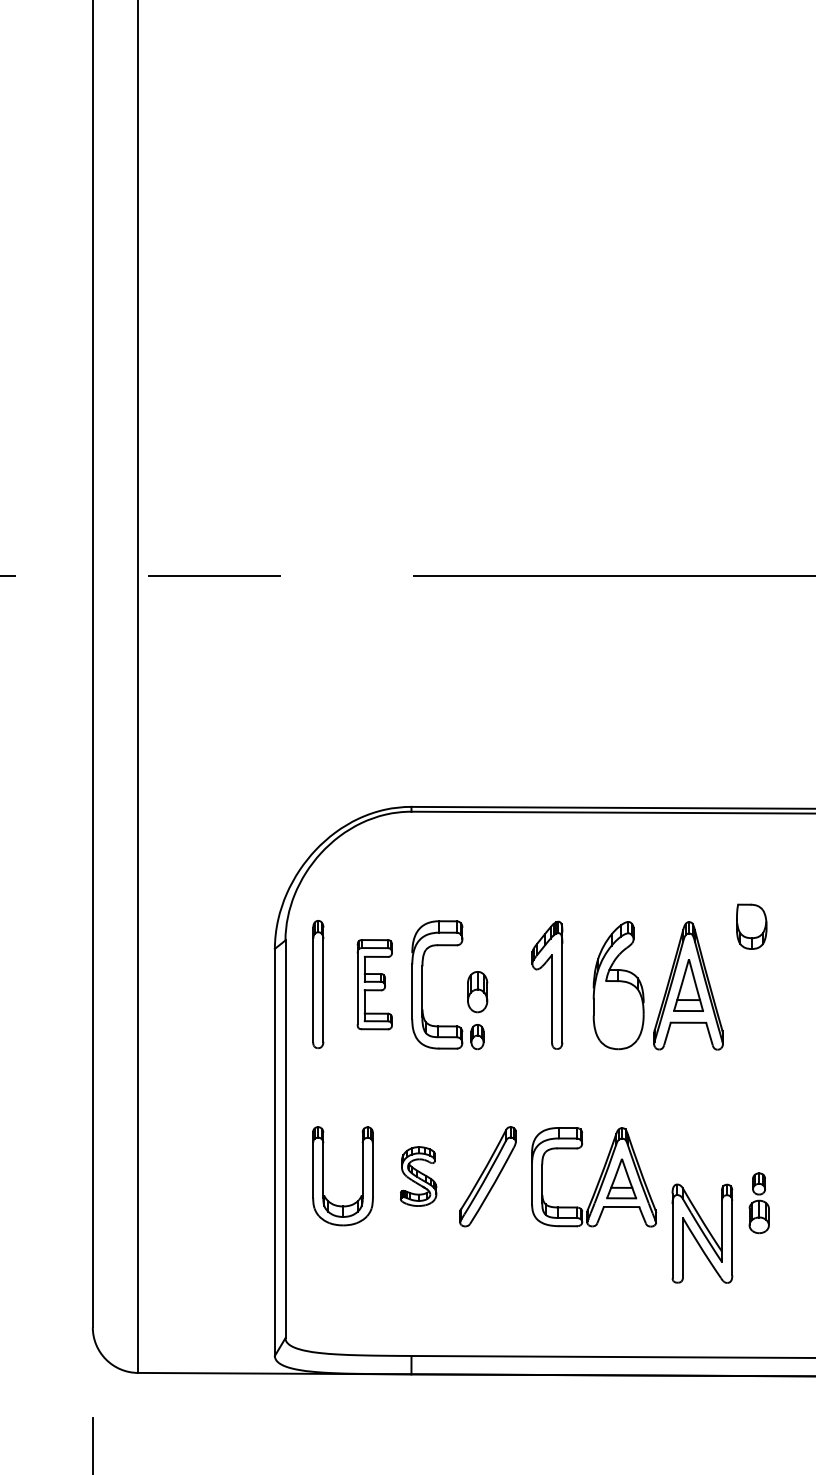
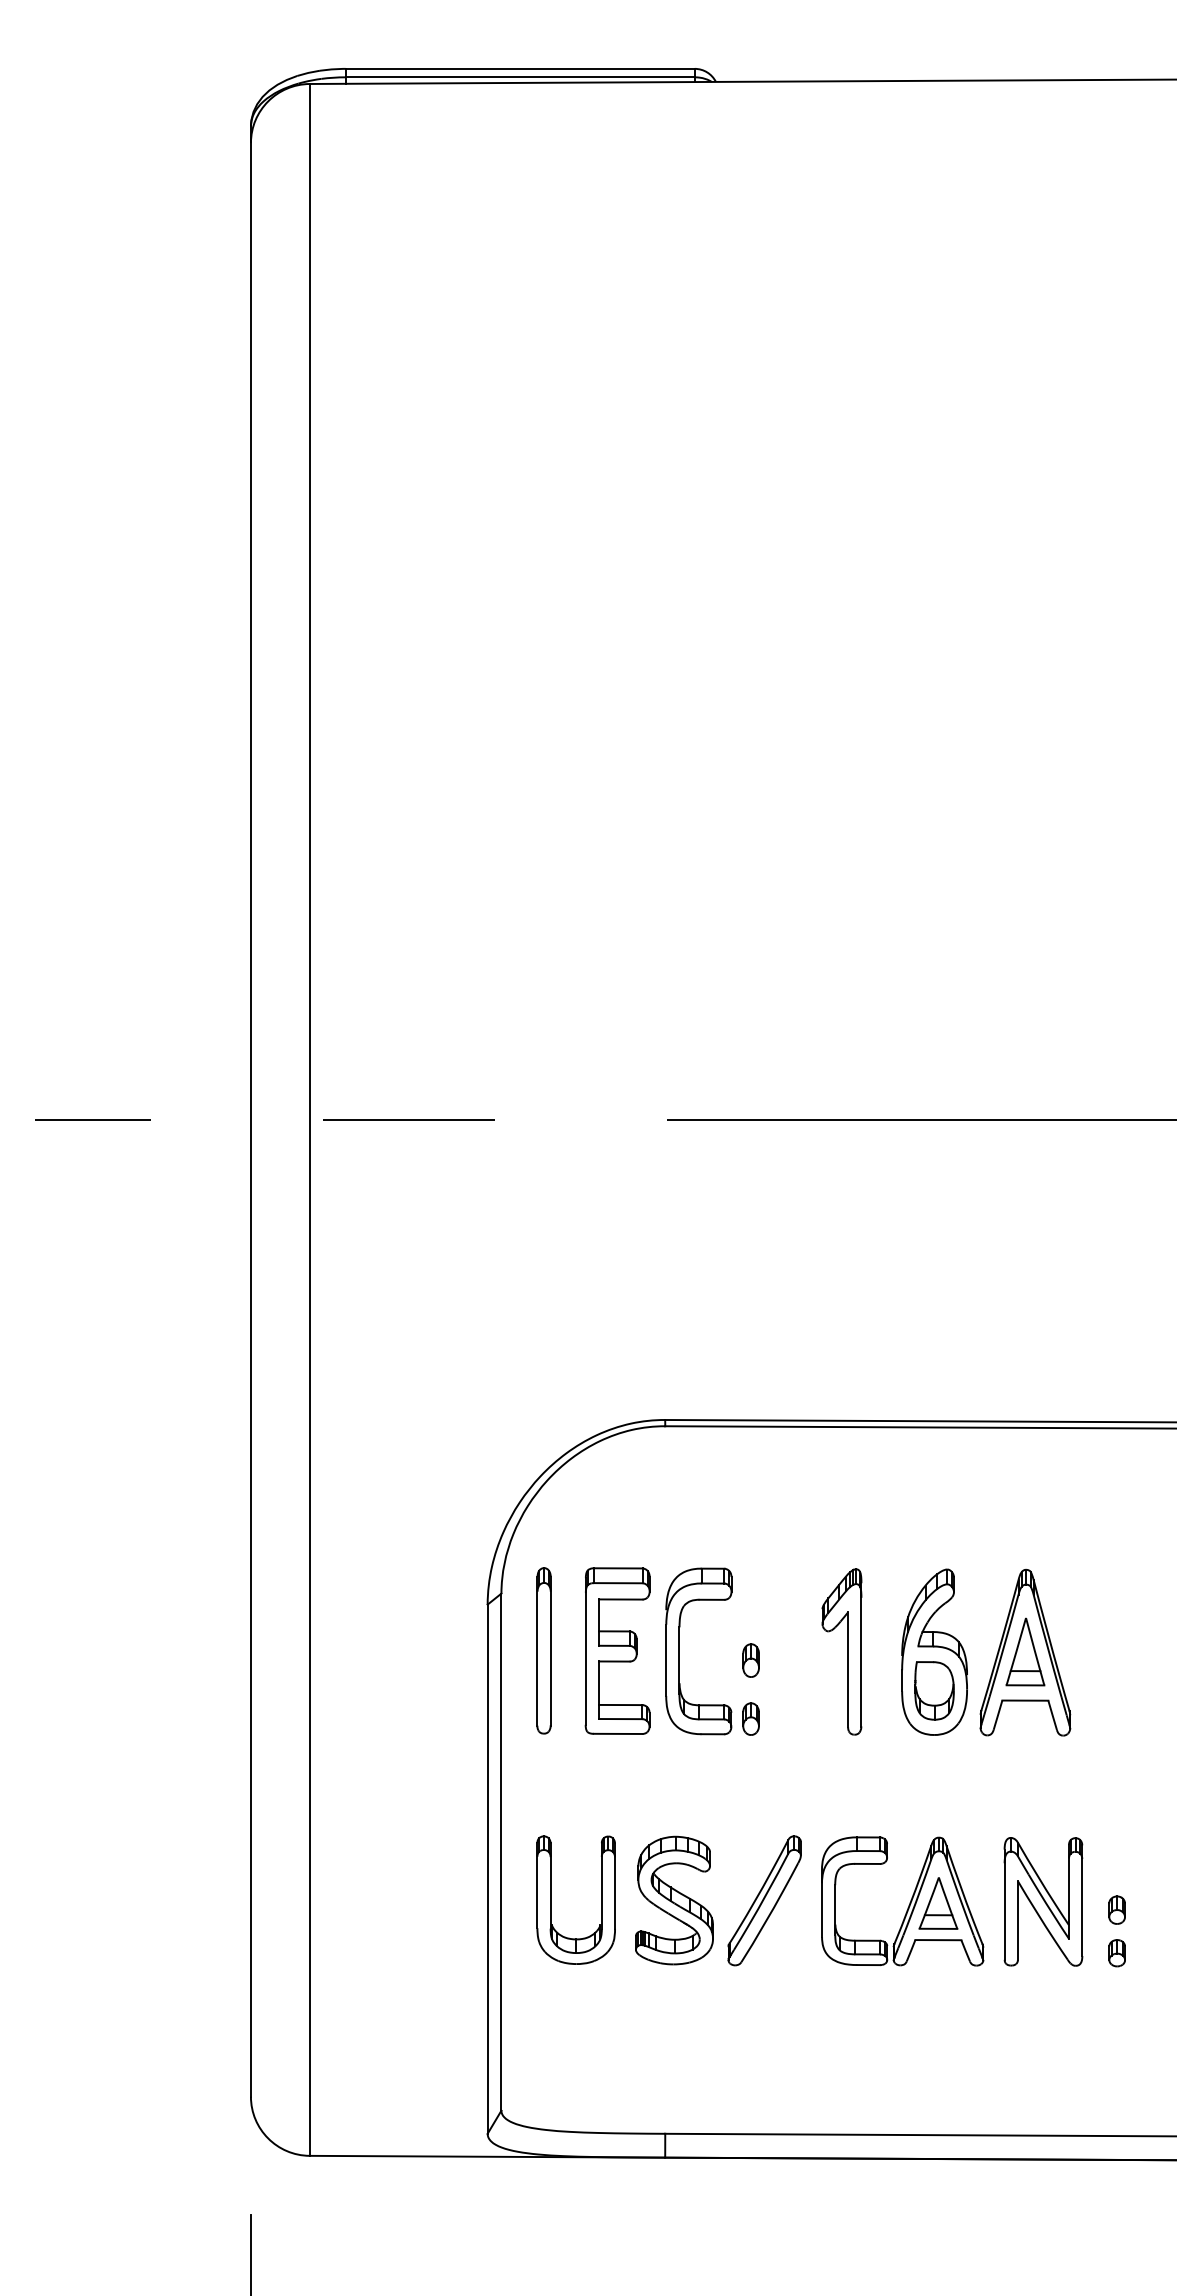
part: (751, 926) -> (934, 1690), moved
part: (374, 984) -> (617, 1650), size x1.43
part: (477, 991) -> (750, 1660), size x0.62
part: (418, 1176) -> (674, 1900), size x1.67
part: (758, 1217) -> (1116, 1953), size x0.62
part: (702, 1233) -> (1043, 1901), moved

